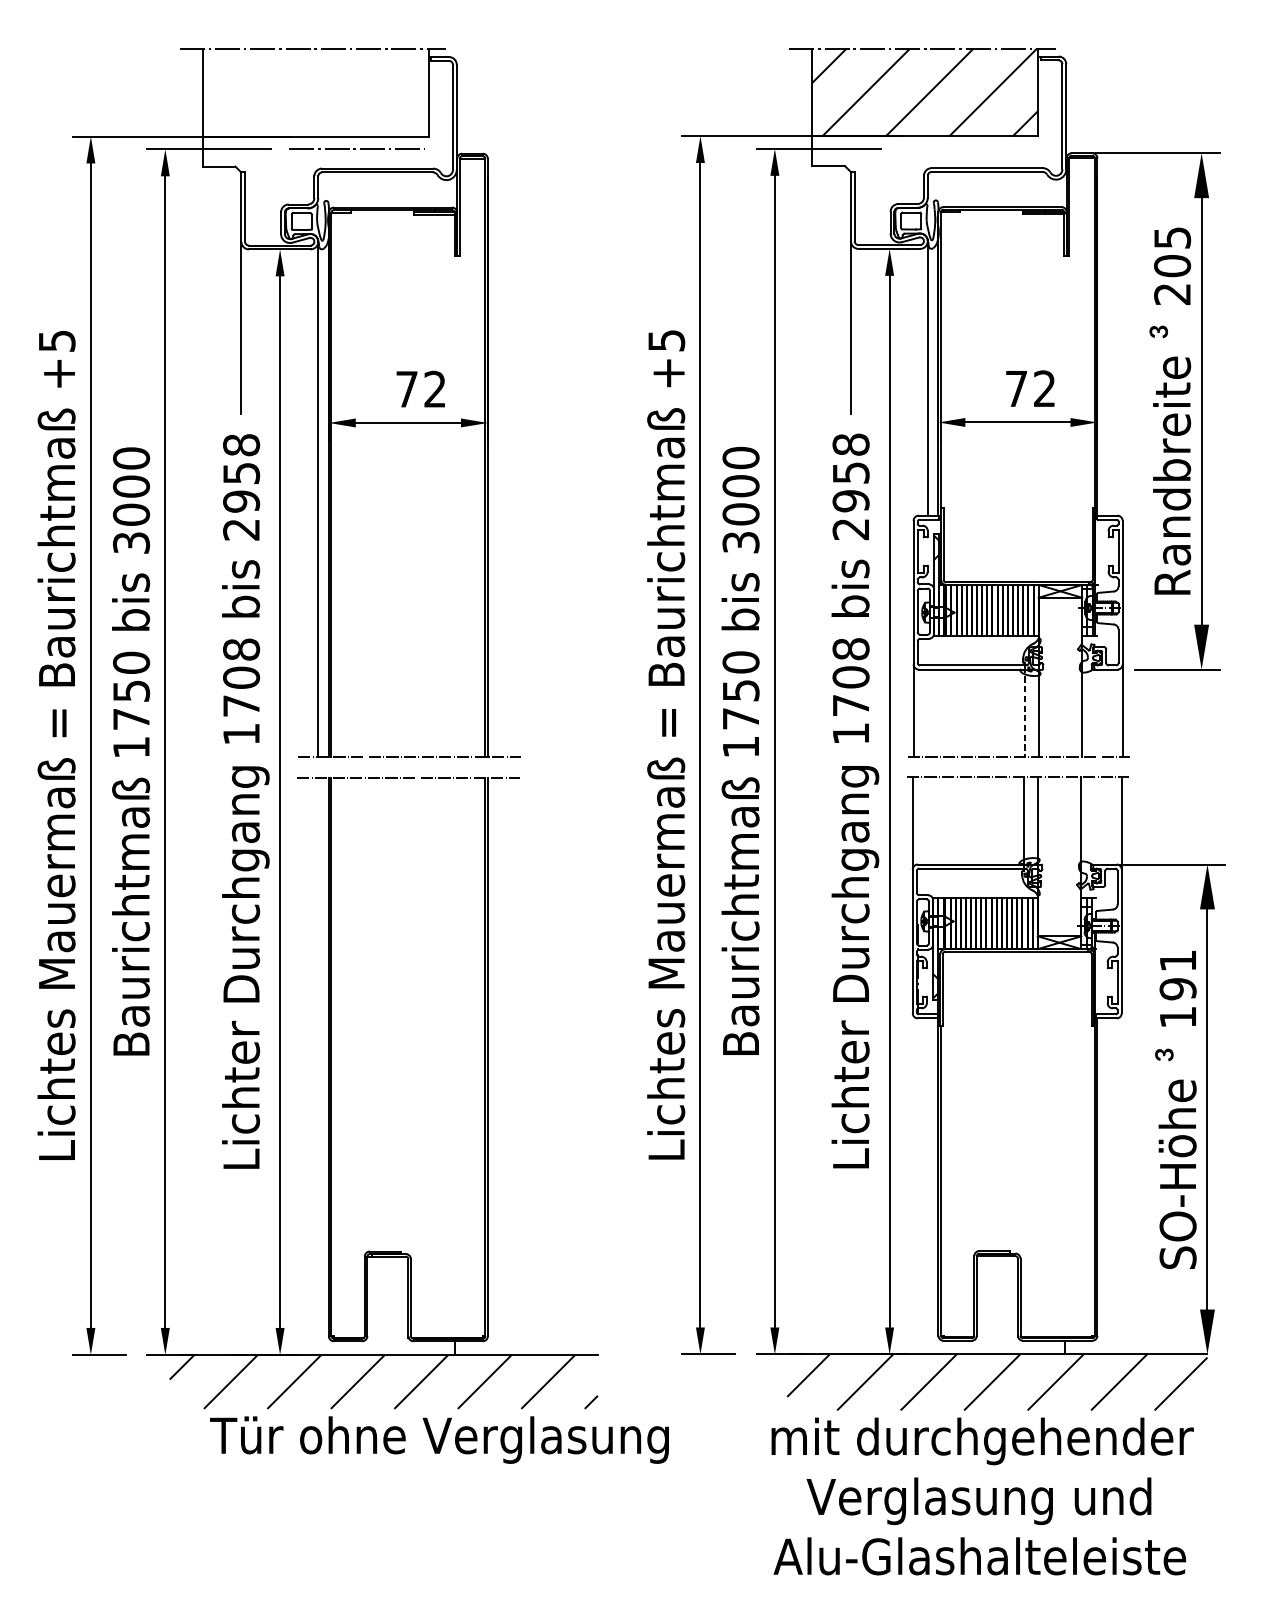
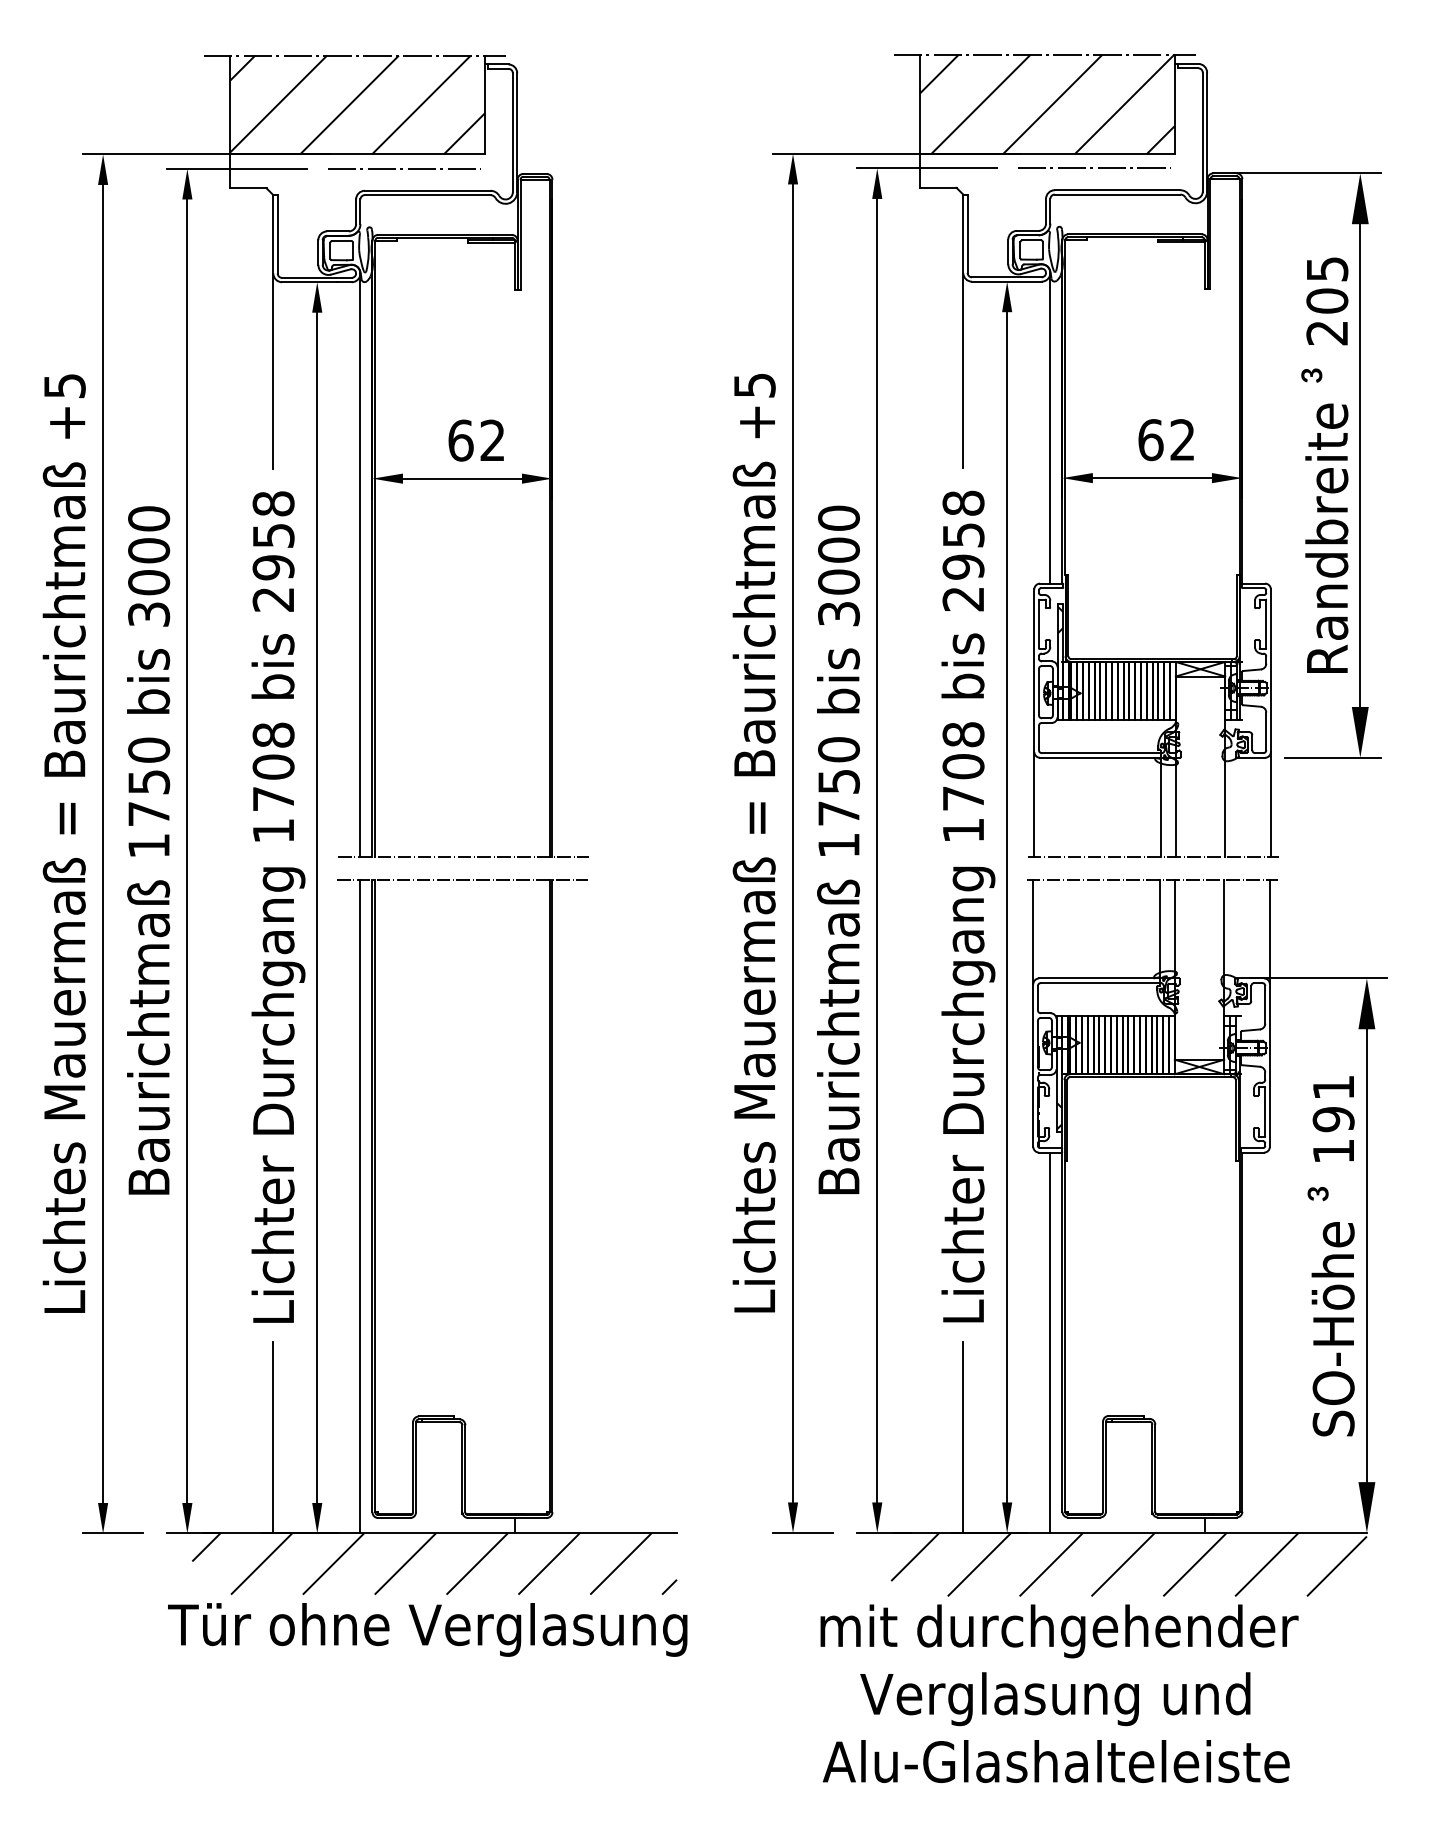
hatch: (315, 92) -> (357, 104), added
line: (965, 148) -> (1092, 167), added
text: (406, 389) -> (460, 440), 72 -> 62
text: (1016, 389) -> (1150, 440), 72 -> 62
line: (1025, 711) -> (1160, 805), dashed -> solid
line: (318, 1066) -> (360, 1206), added
line: (927, 1186) -> (1050, 1342), added
line: (851, 1269) -> (963, 1436), added
line: (241, 1270) -> (273, 1437), added
text: (439, 1439) -> (427, 1629), moved
text: (982, 1496) -> (1059, 1693), moved

